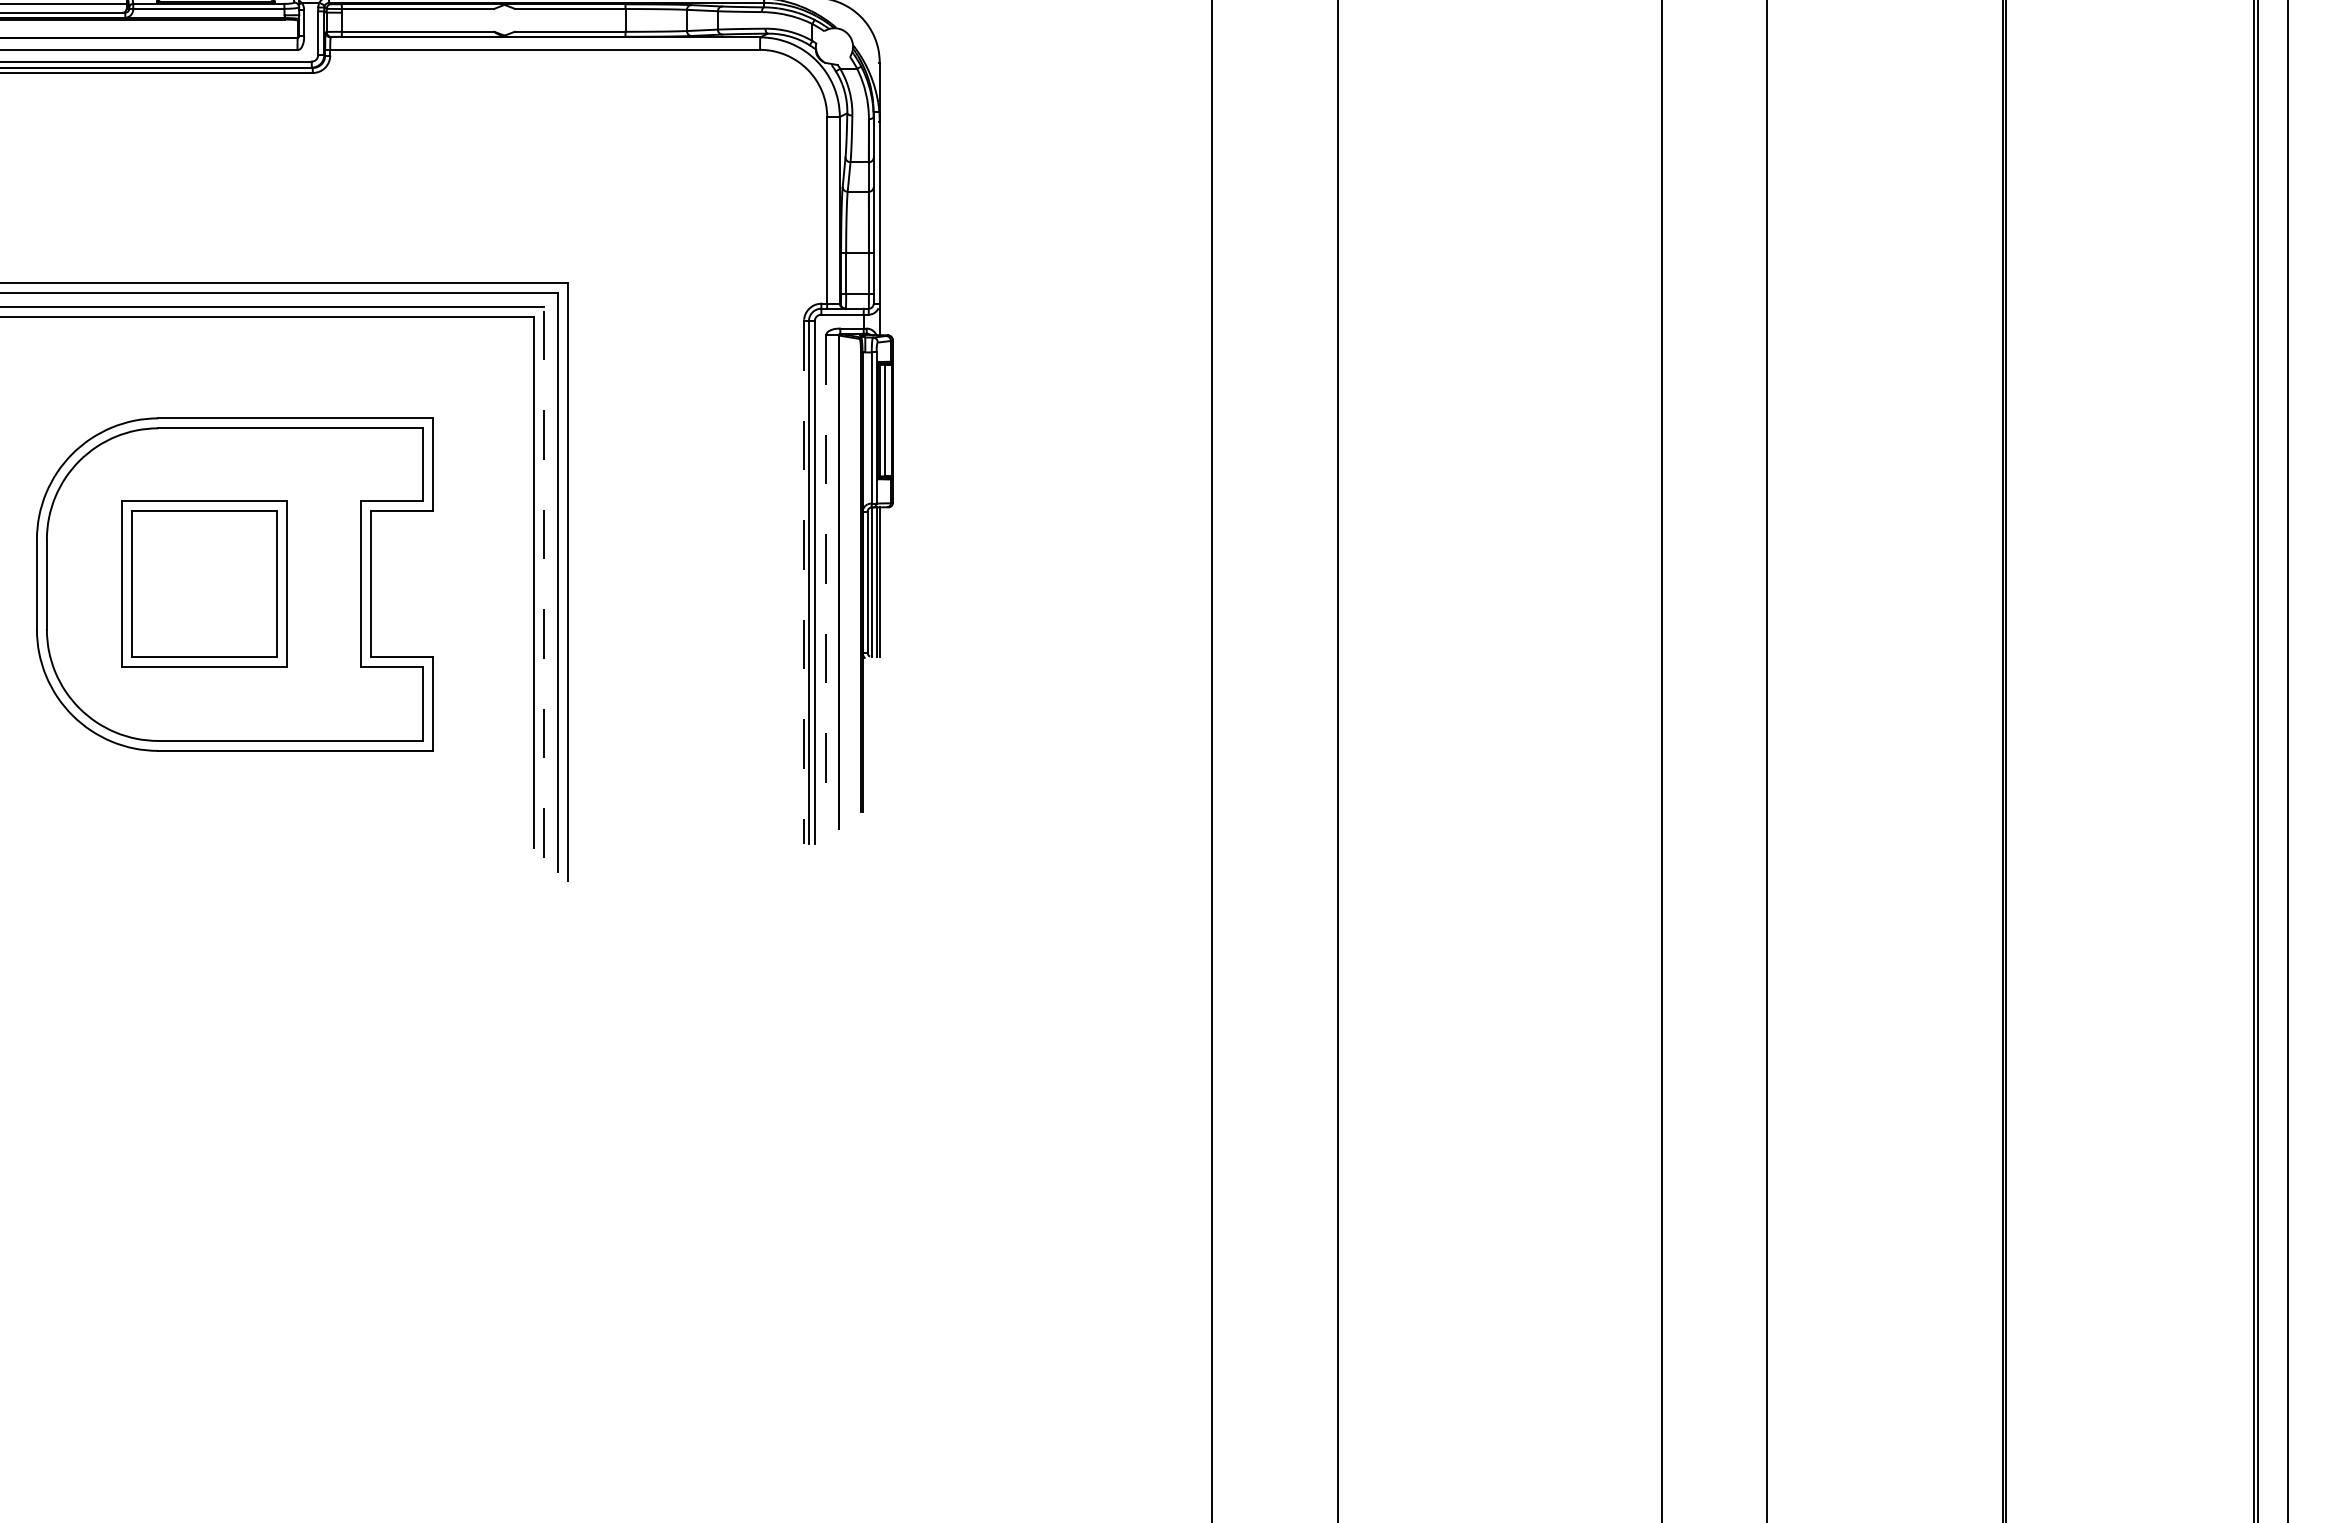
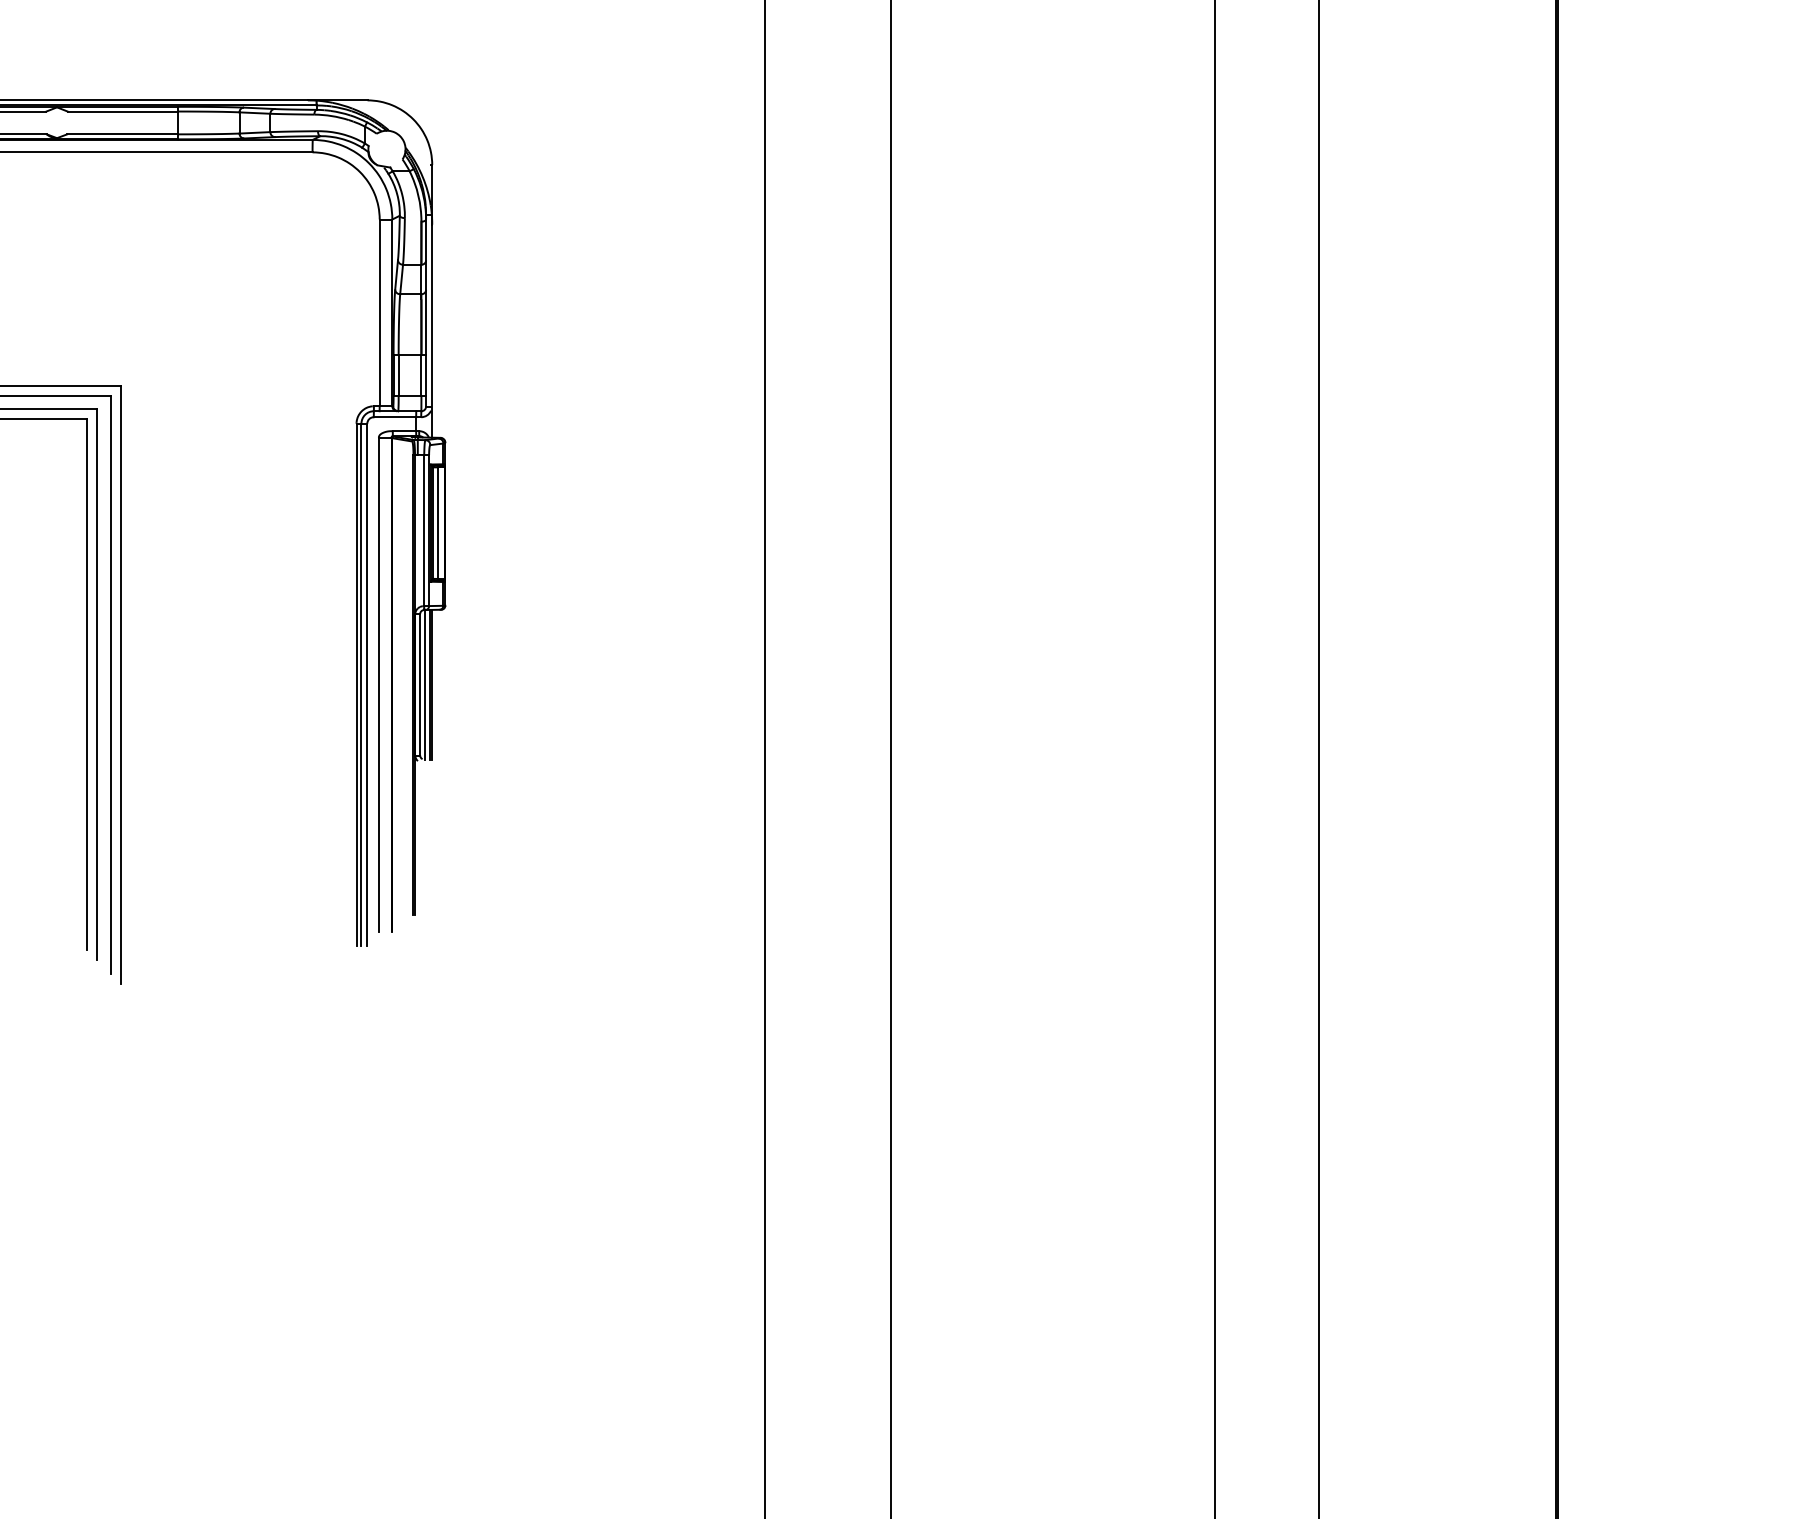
line: (544, 582) -> (97, 685), dashed -> solid
line: (826, 582) -> (379, 685), dashed -> solid
line: (804, 583) -> (357, 686), dashed -> solid

